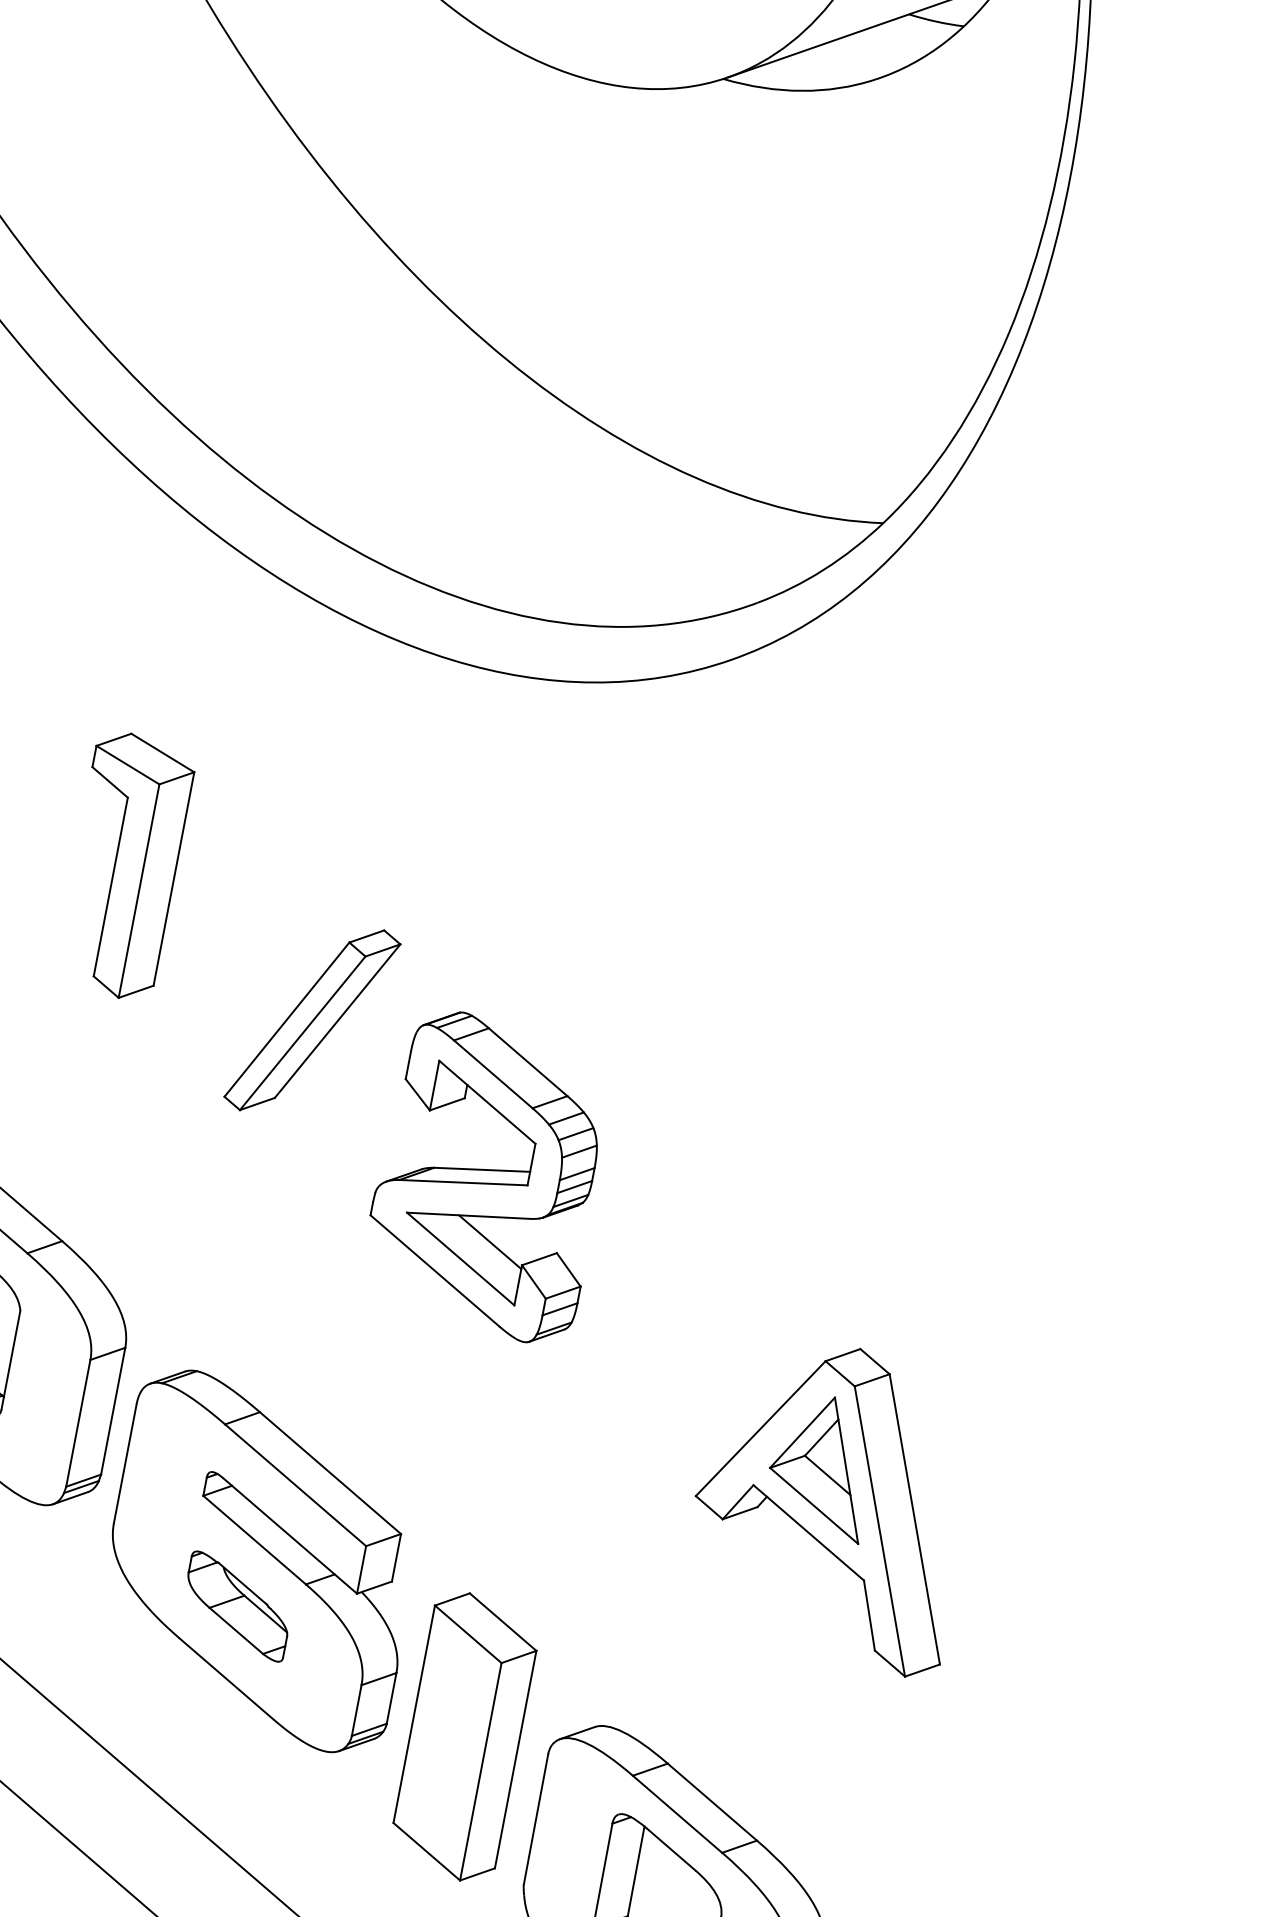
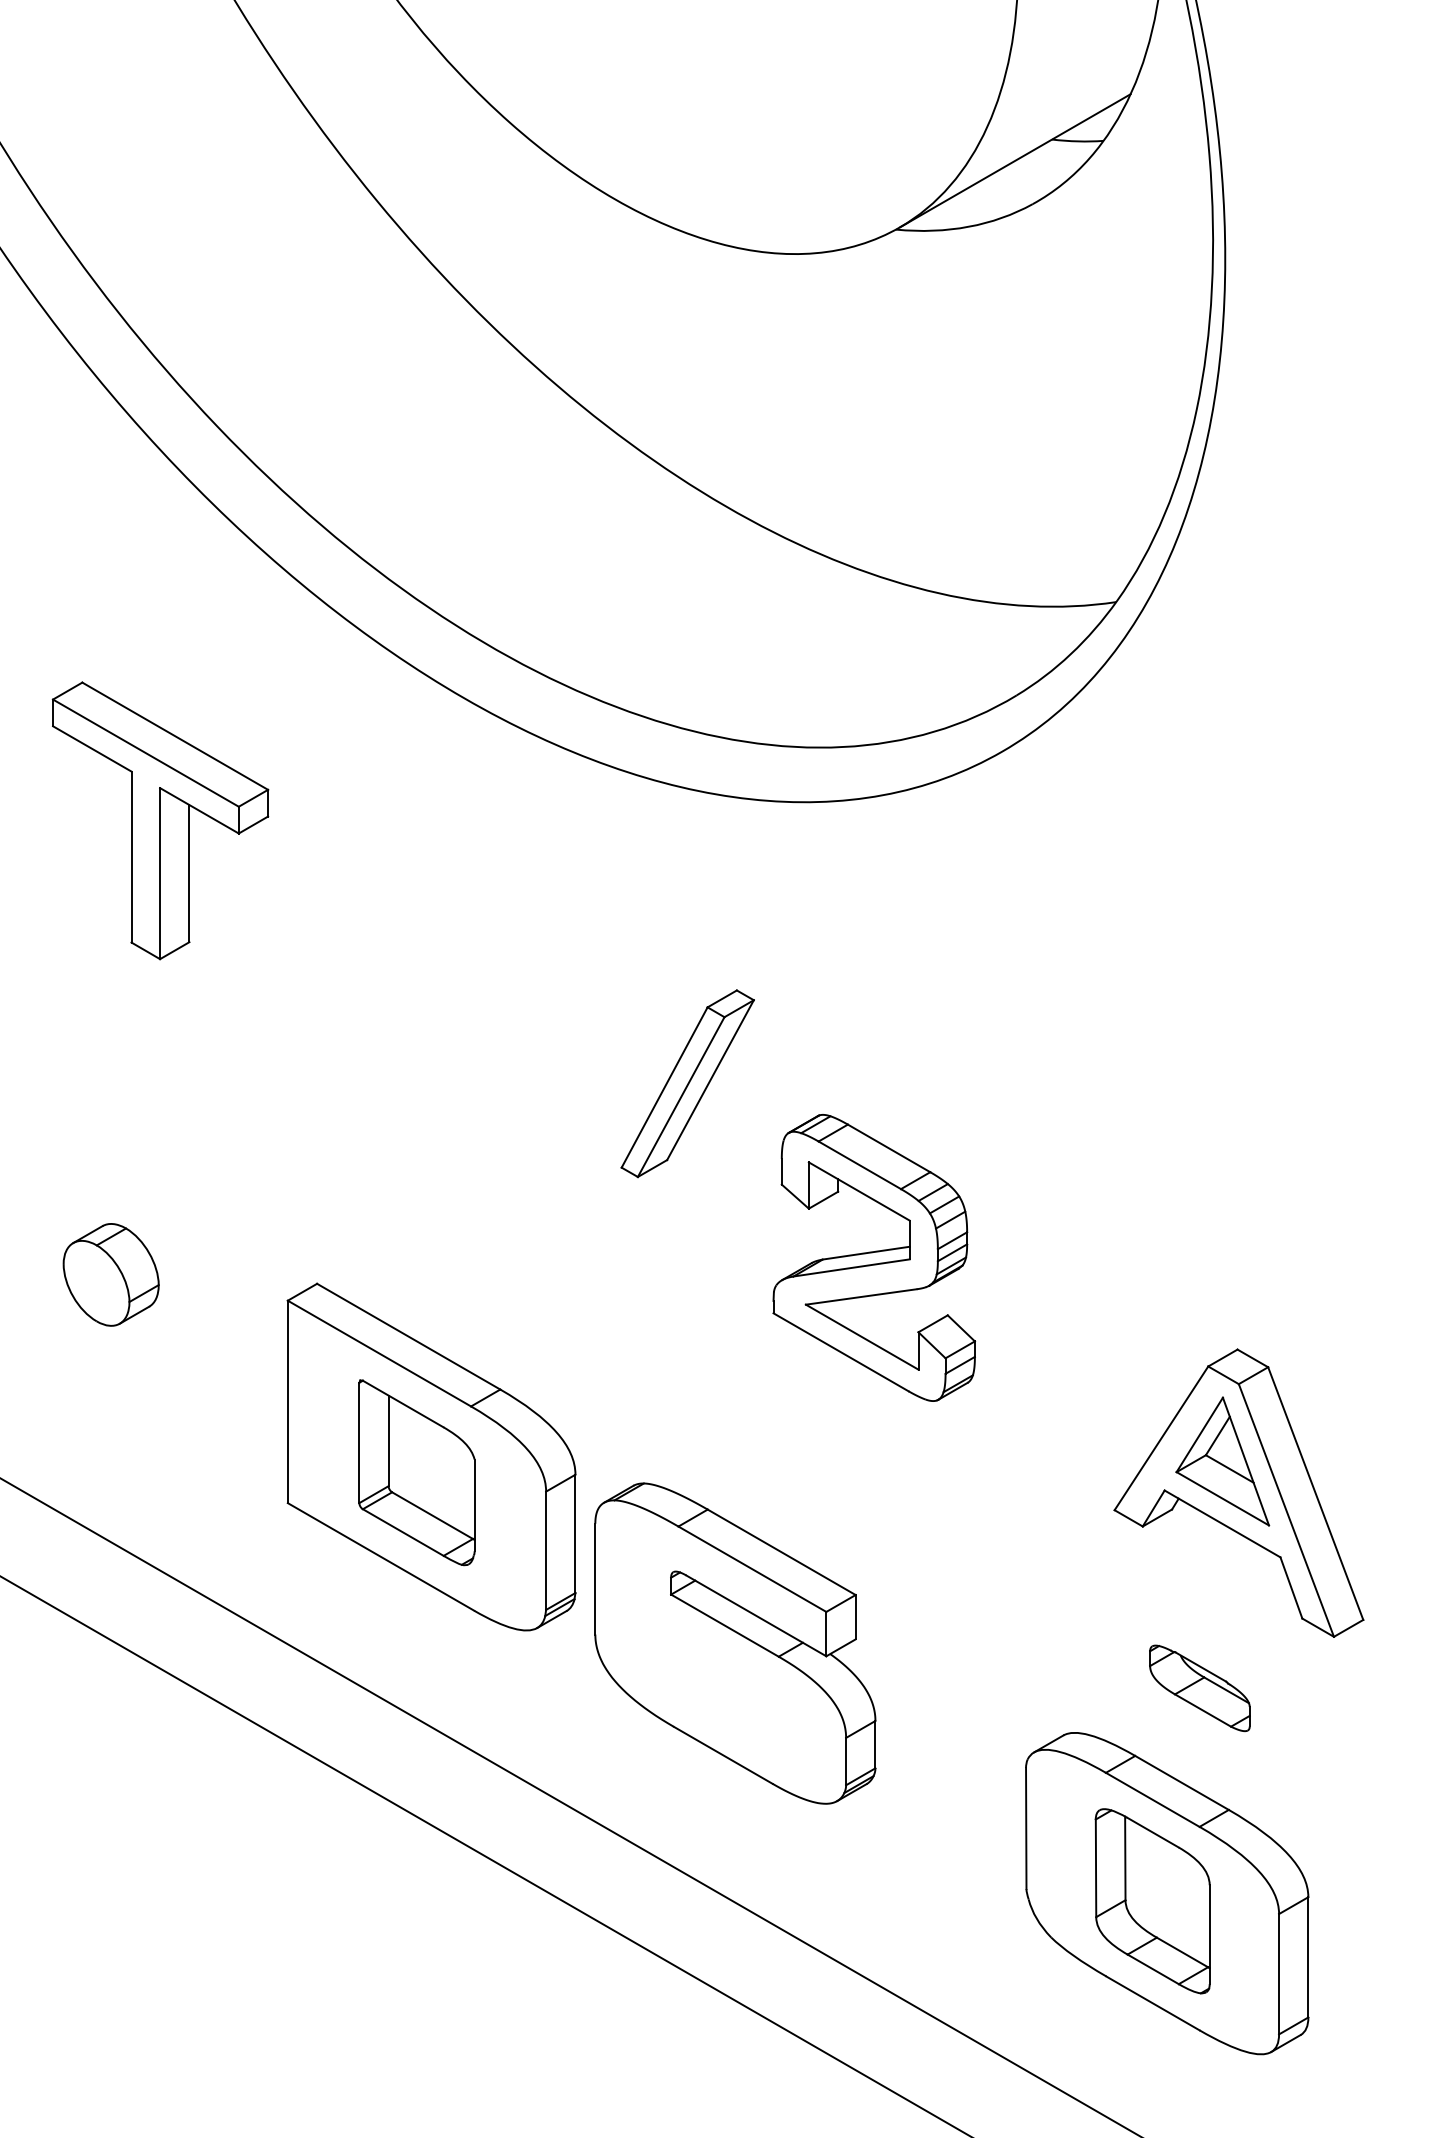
part: (125, 865) -> (492, 1040), removed
part: (312, 1020) -> (687, 1083), moved
line: (489, 1241) -> (885, 1316), removed
part: (237, 1606) -> (1199, 1688), moved
part: (464, 1736) -> (947, 1766), removed

